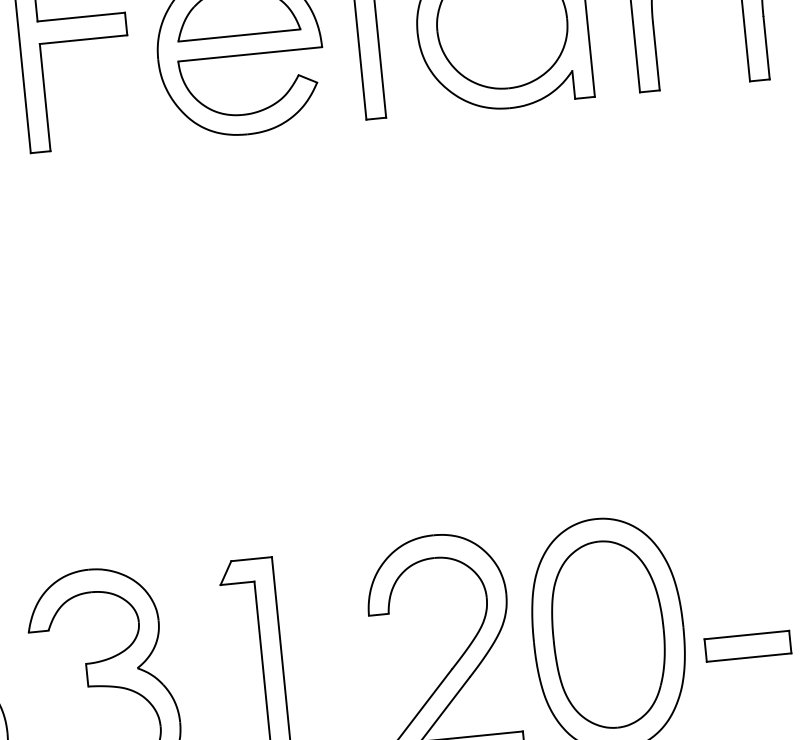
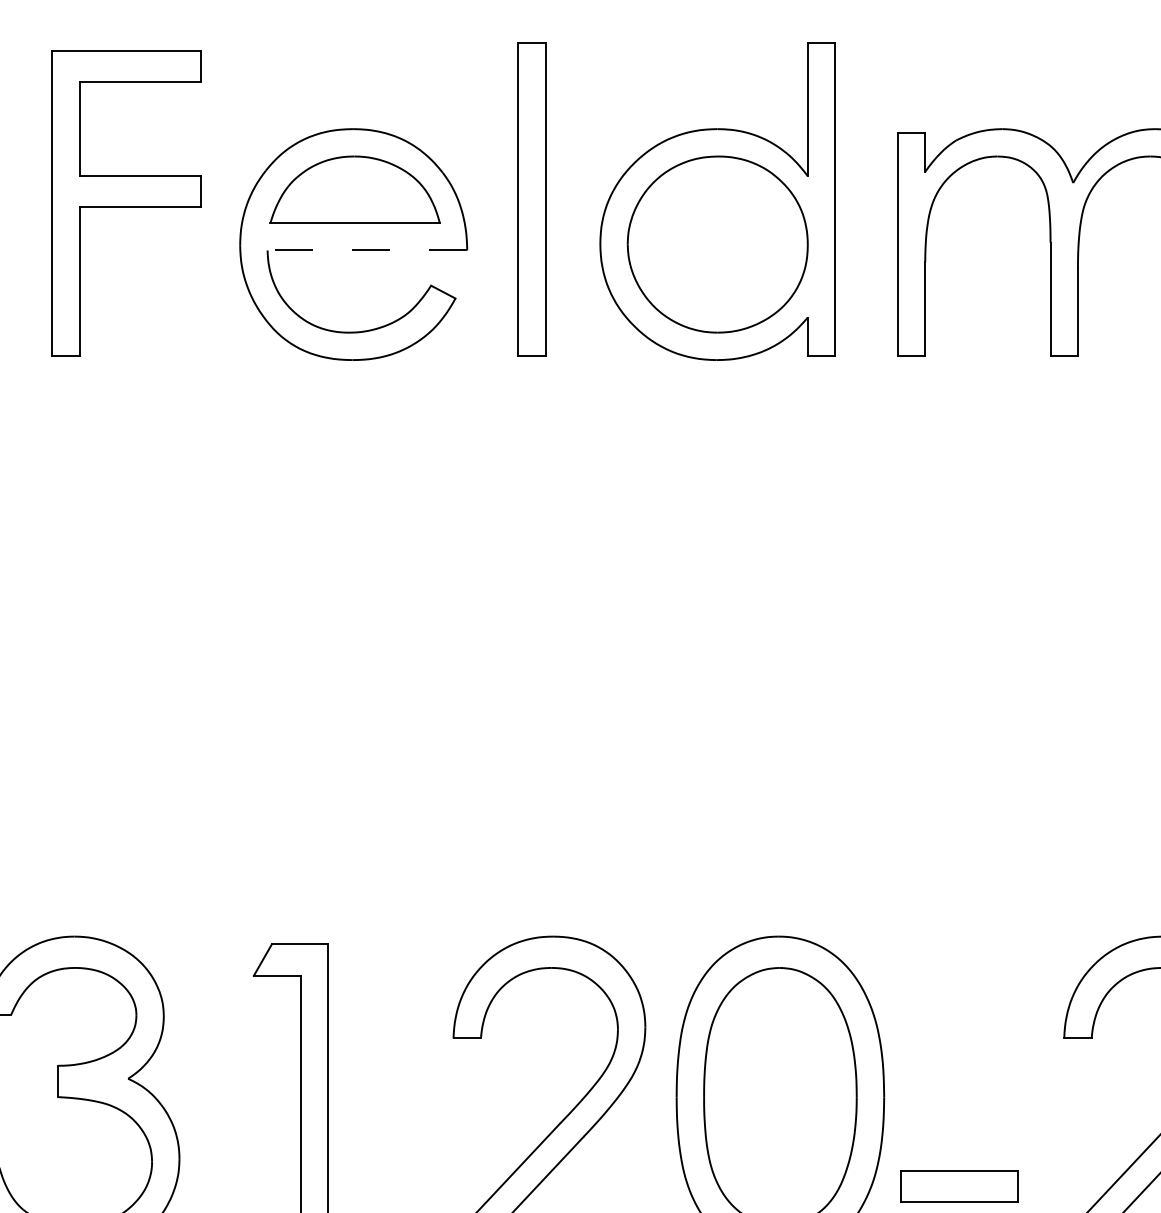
line: (250, 54) -> (367, 250), solid -> dashed
part: (748, 646) -> (959, 1186), moved

